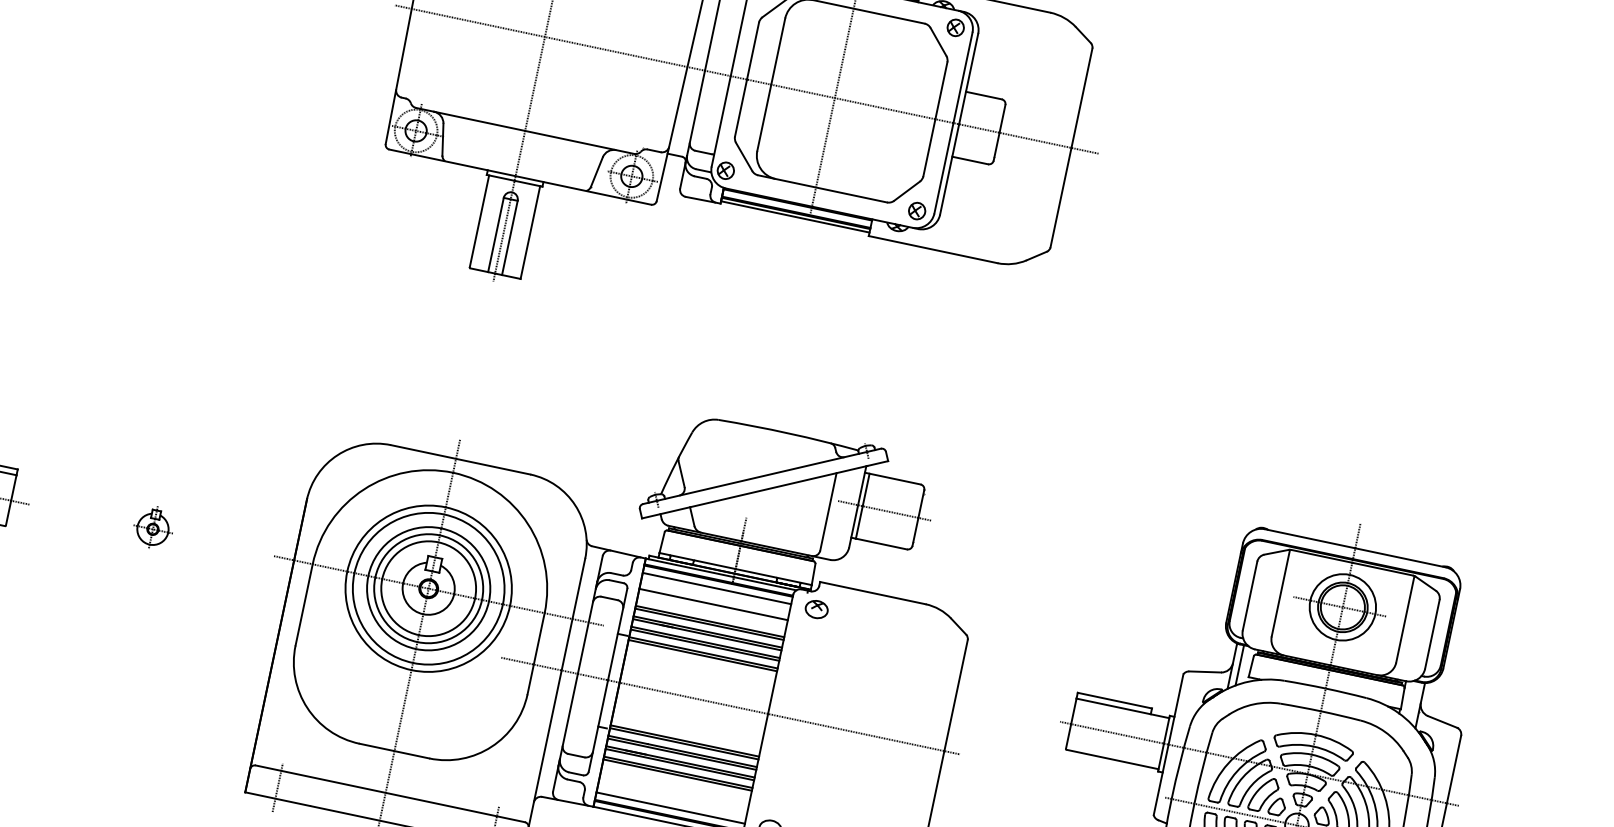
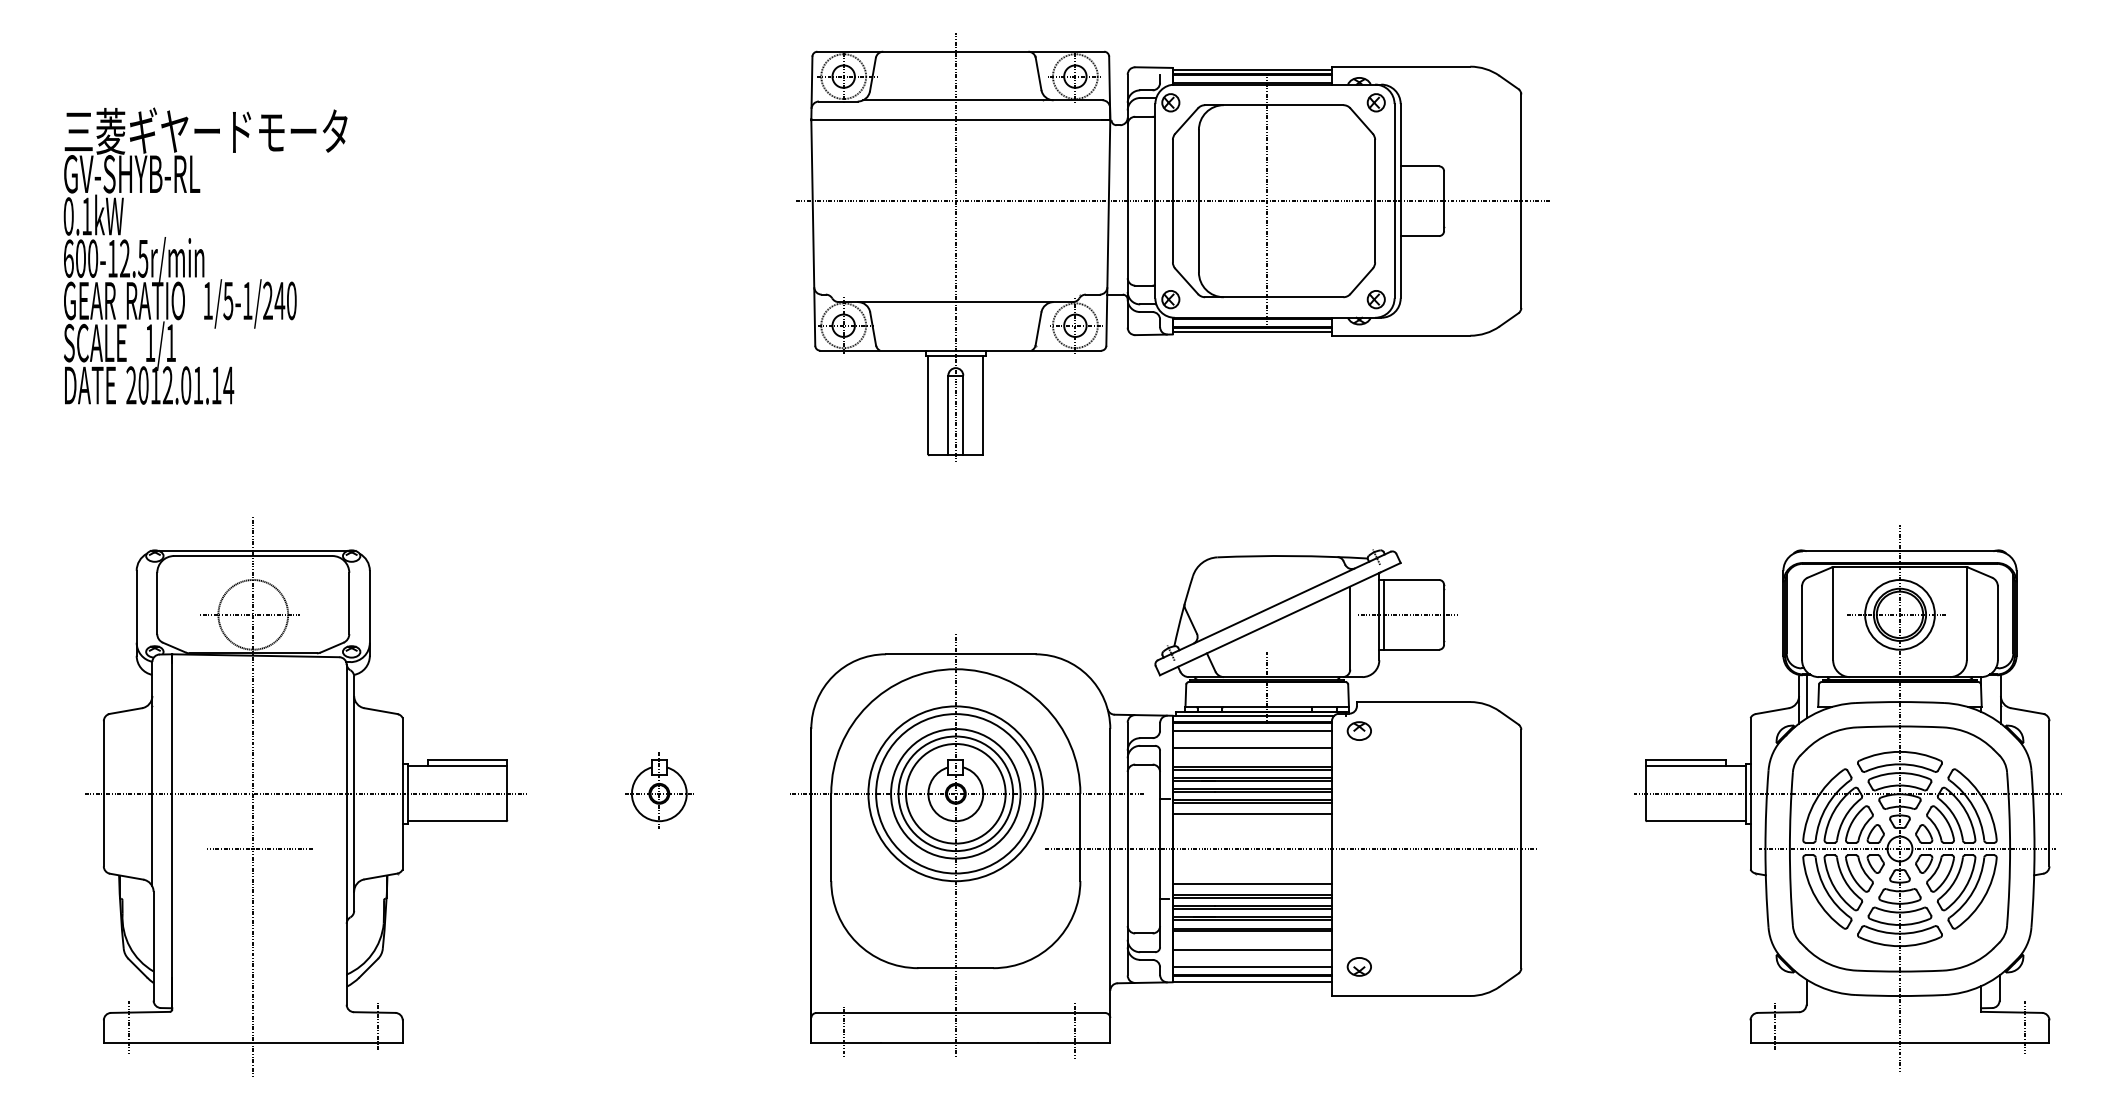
part: (153, 527) -> (659, 790), size x1.67
line: (700, 666) -> (1252, 814), added
line: (687, 730) -> (1252, 883), added
line: (674, 791) -> (1252, 949), added

